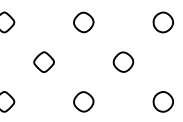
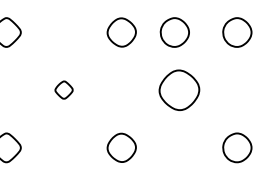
part: (119, 22) -> (173, 32), added
part: (43, 61) -> (63, 89), size x0.6
part: (123, 61) -> (179, 89), size x1.4

